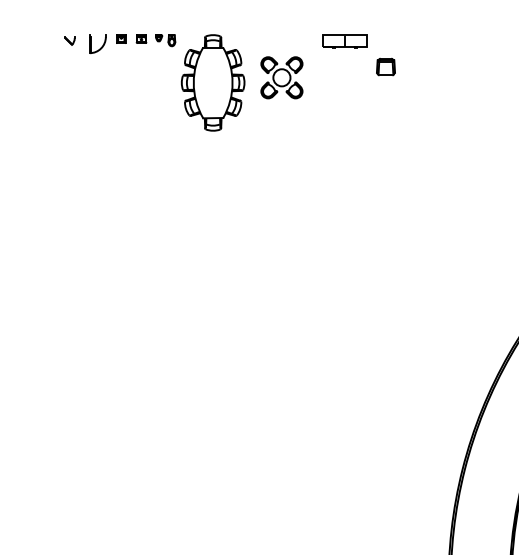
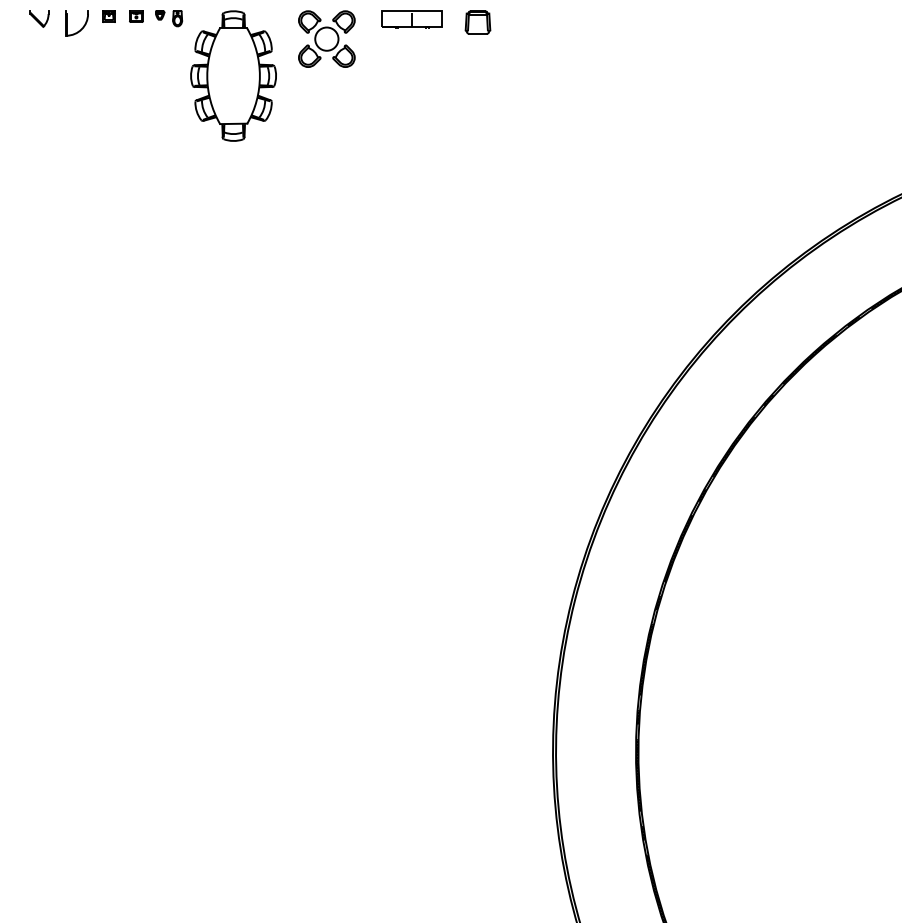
part: (70, 40) -> (39, 18), size x1.43
part: (385, 67) -> (477, 22), moved
part: (281, 77) -> (326, 38), moved

